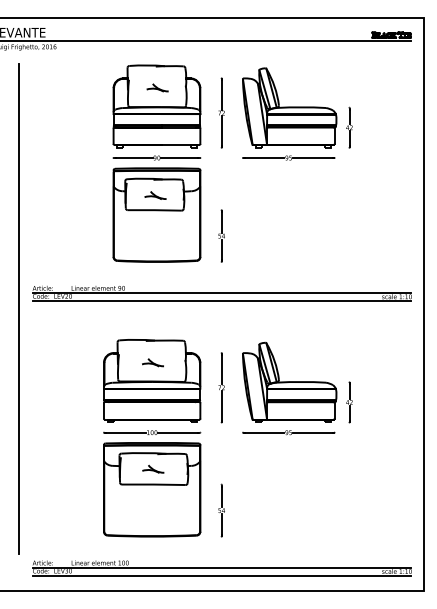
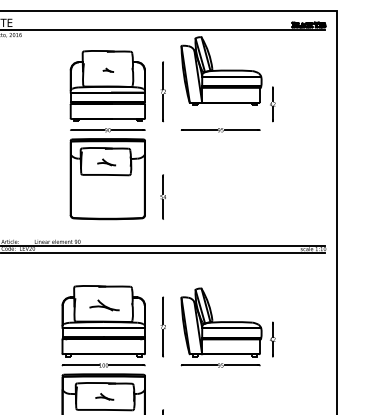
part: (157, 87) -> (108, 69), size x0.6
part: (289, 107) -> (221, 70), moved
part: (152, 362) -> (104, 305), size x1.6

